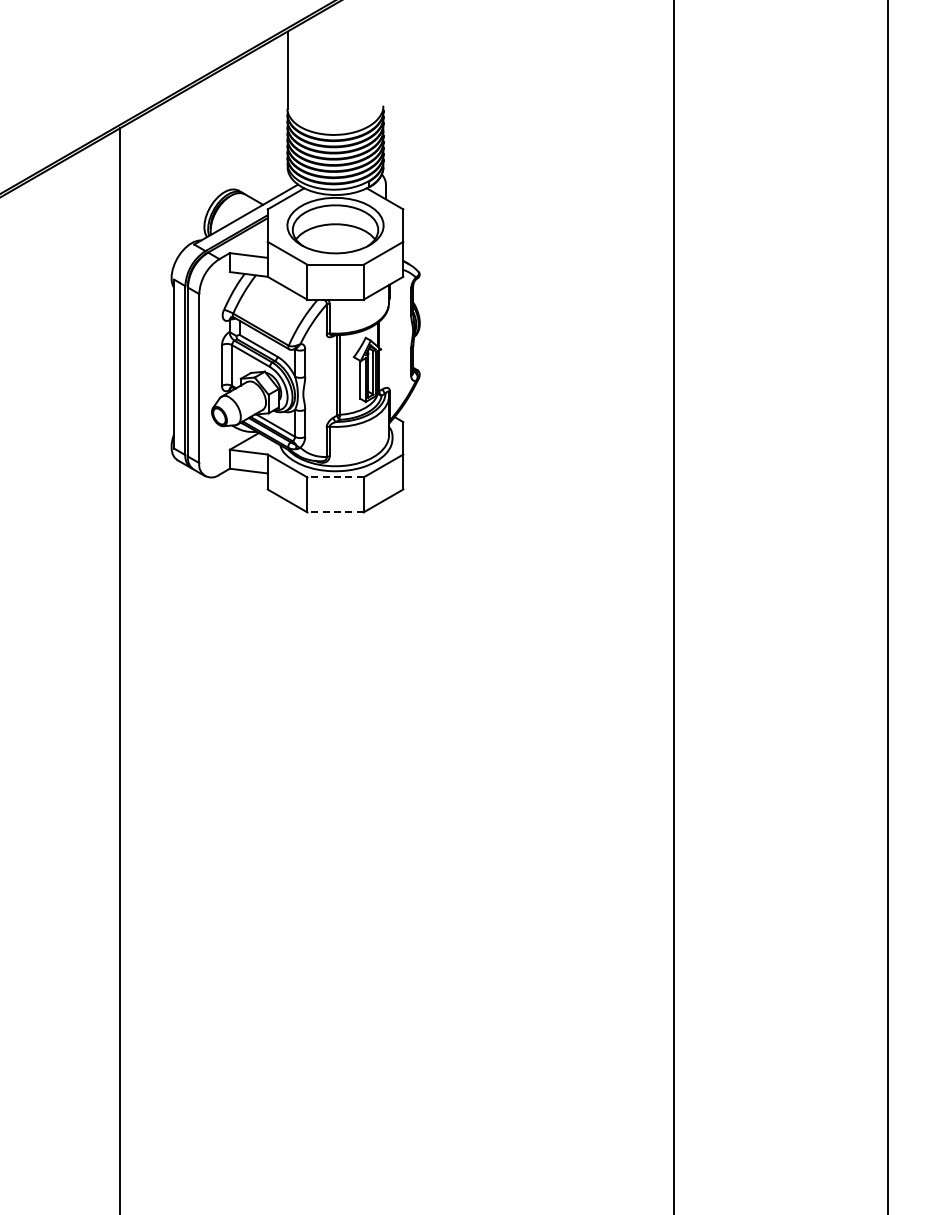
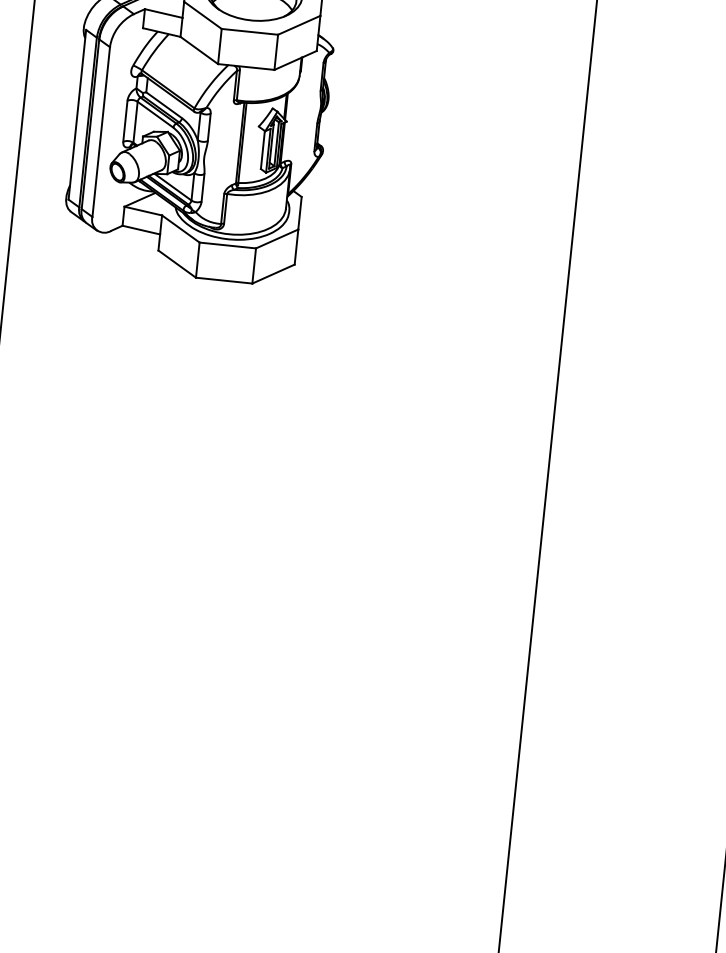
line: (335, 477) -> (227, 245), dashed -> solid
line: (335, 512) -> (224, 280), dashed -> solid

